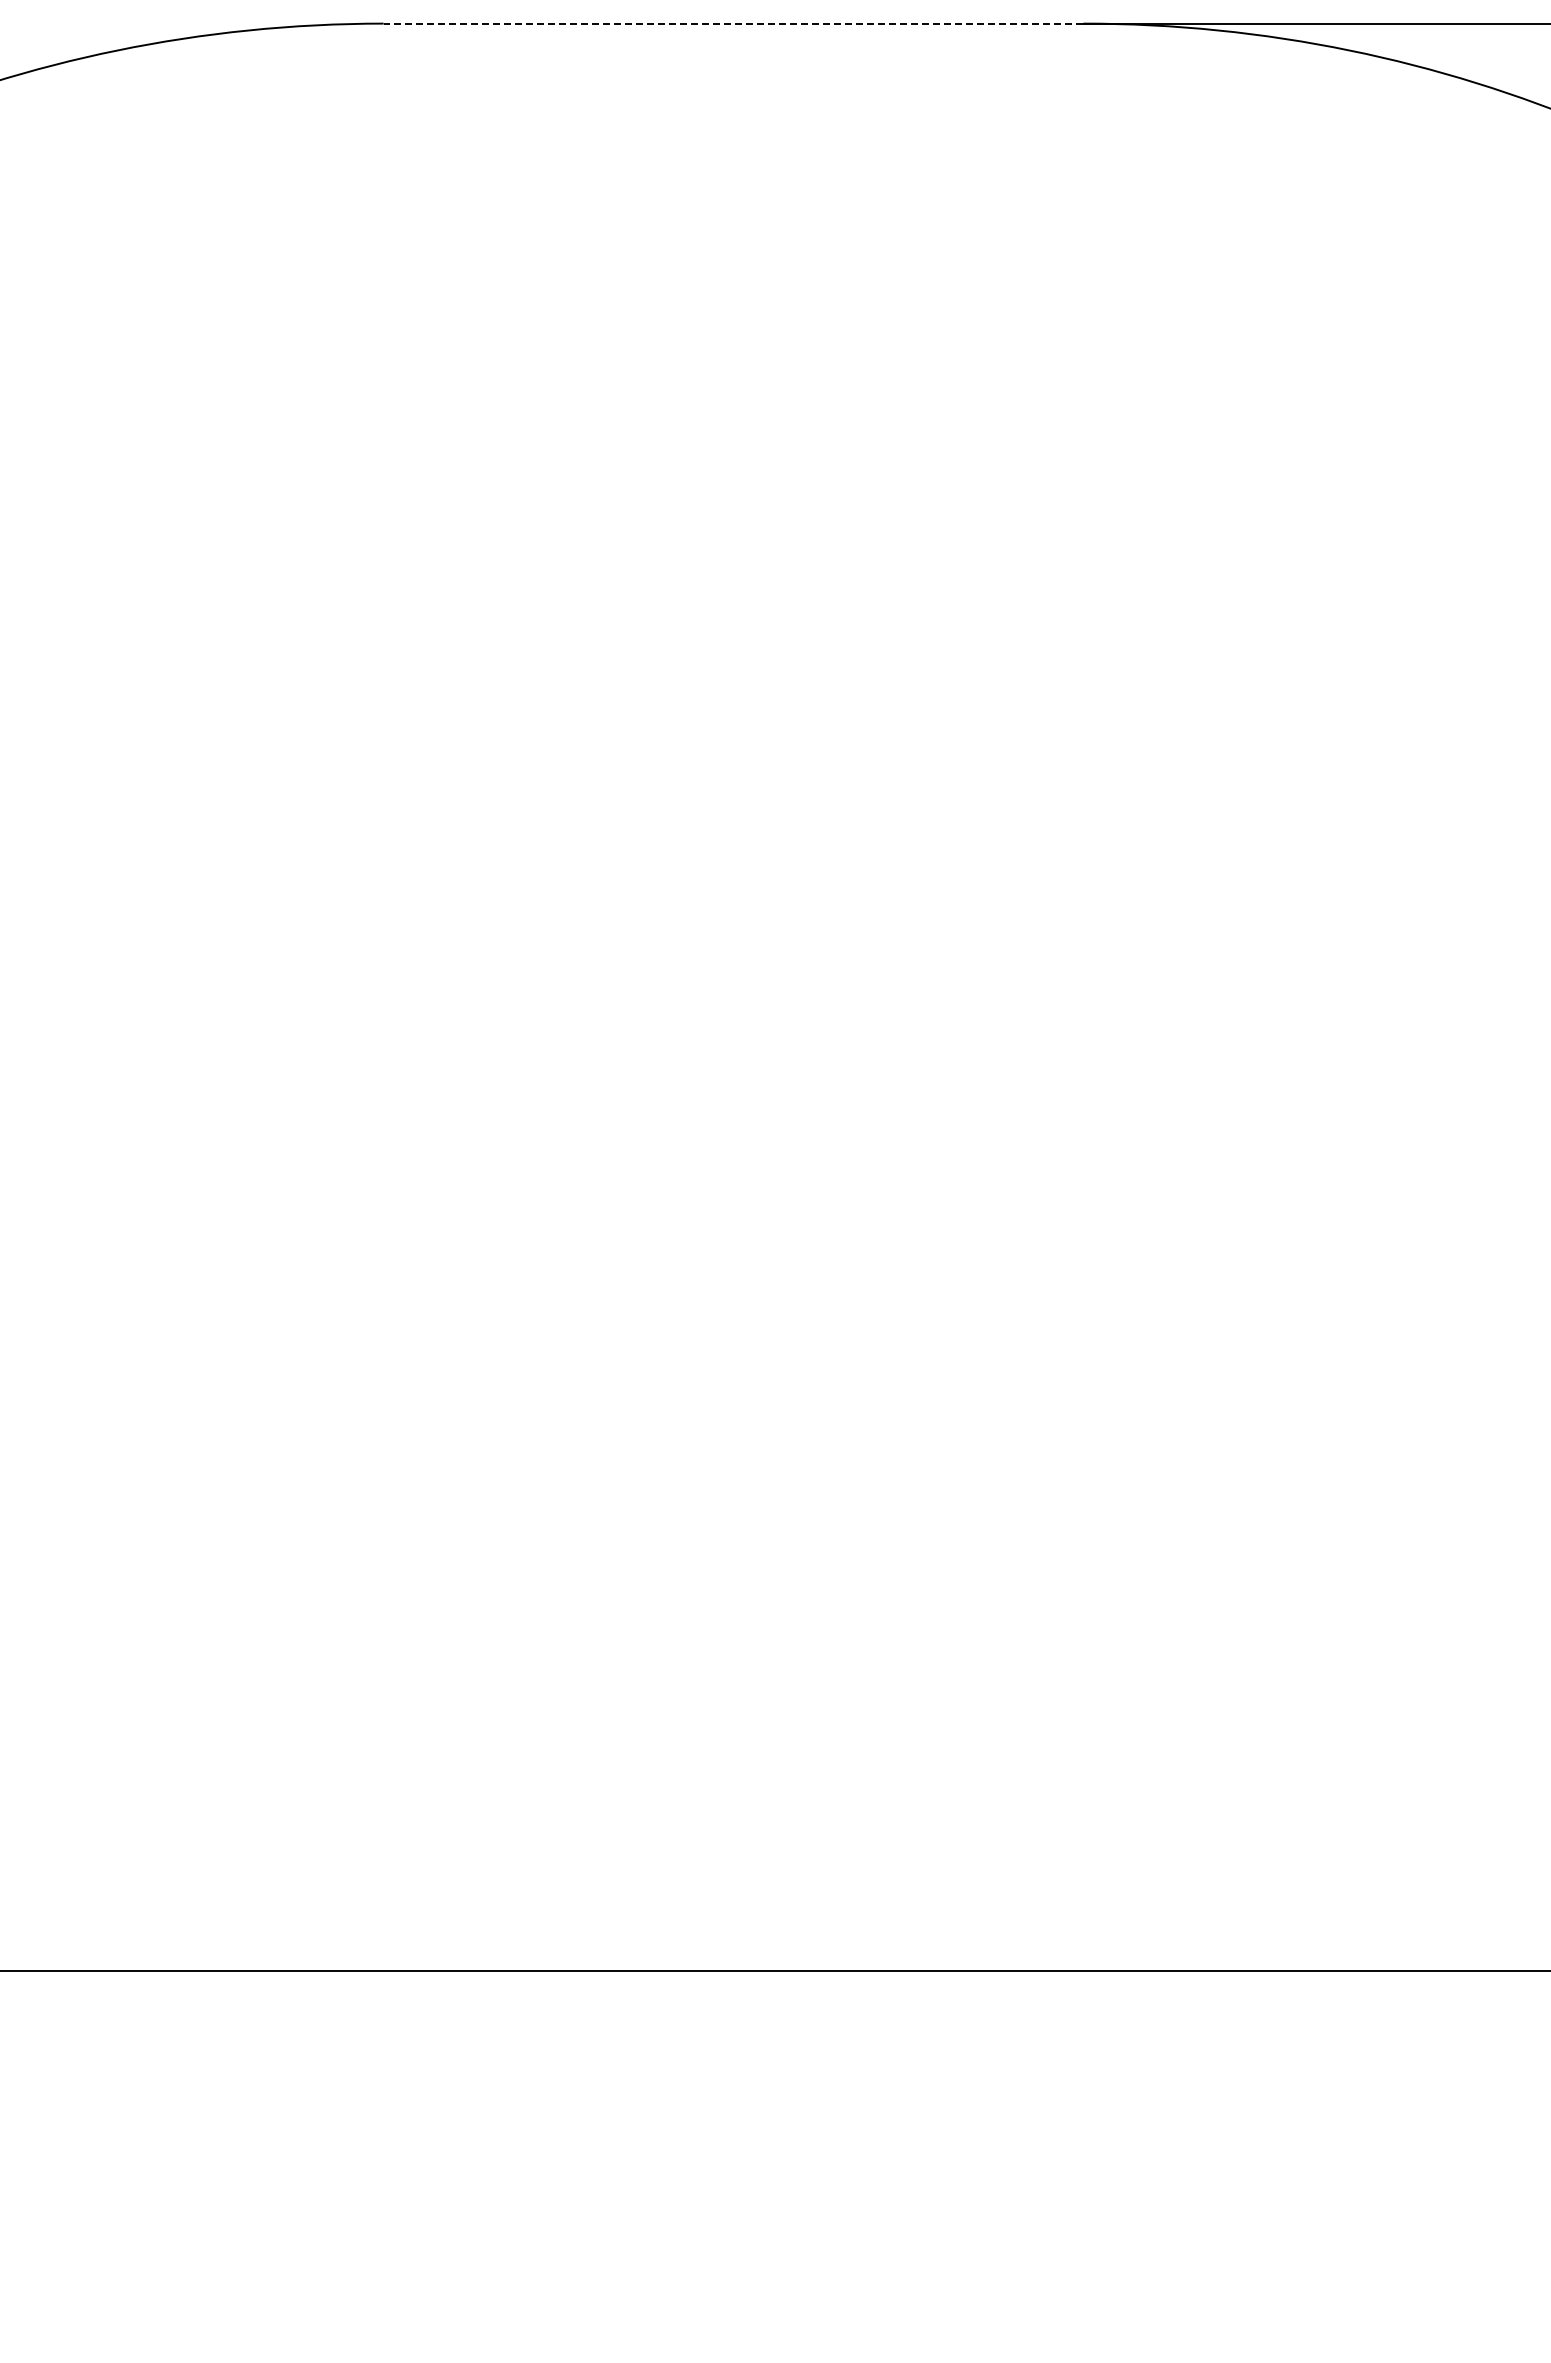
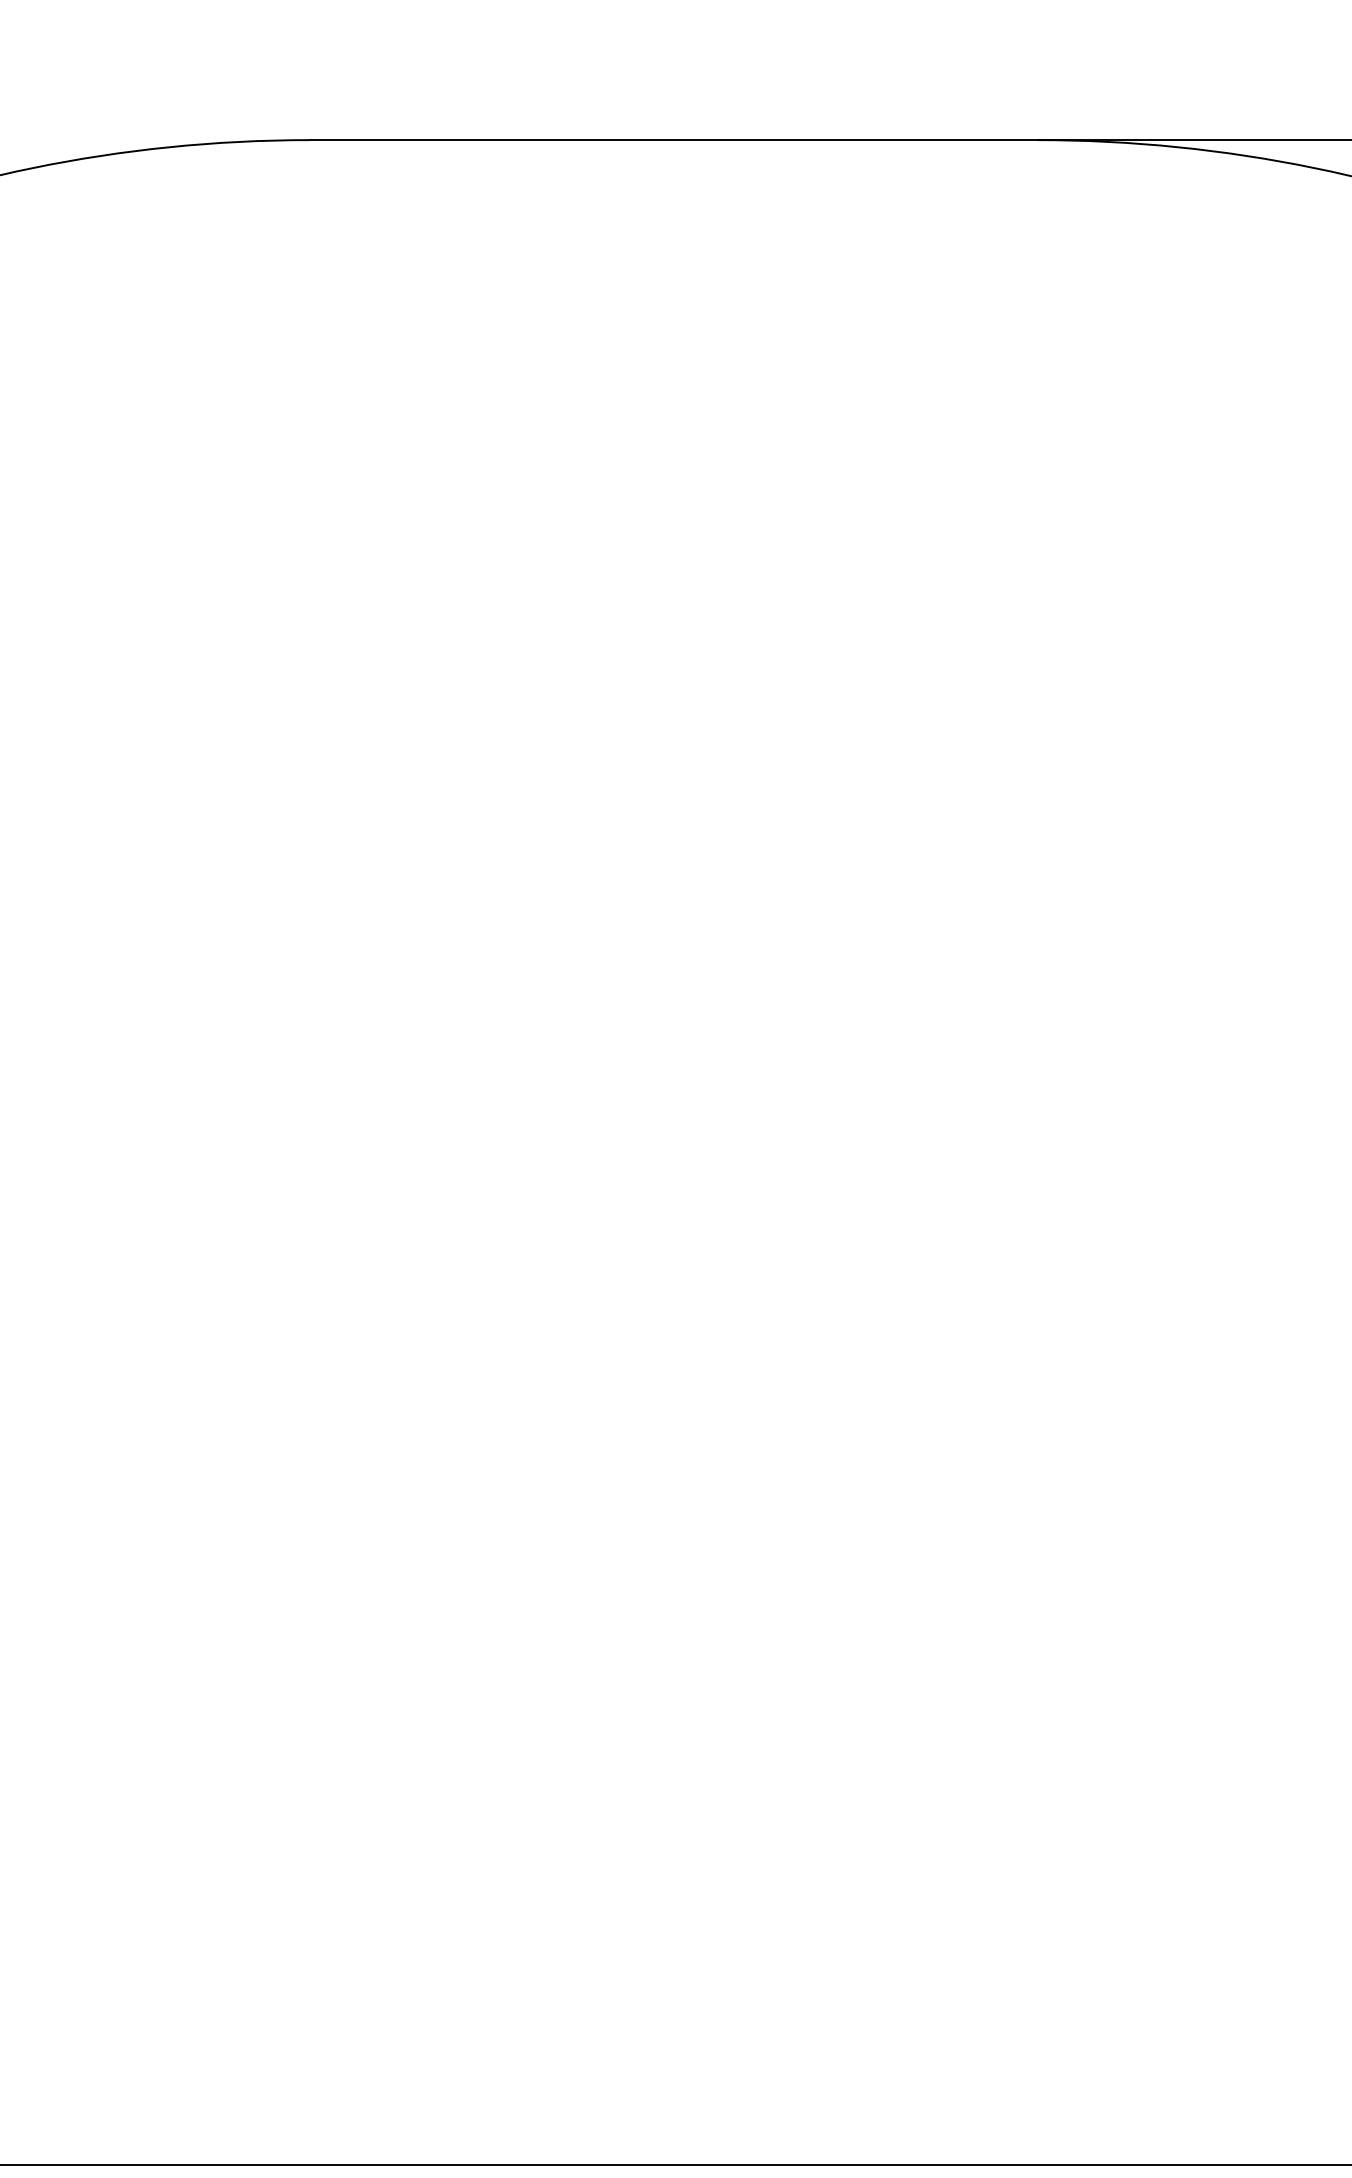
line: (733, 23) -> (673, 139), dashed -> solid

